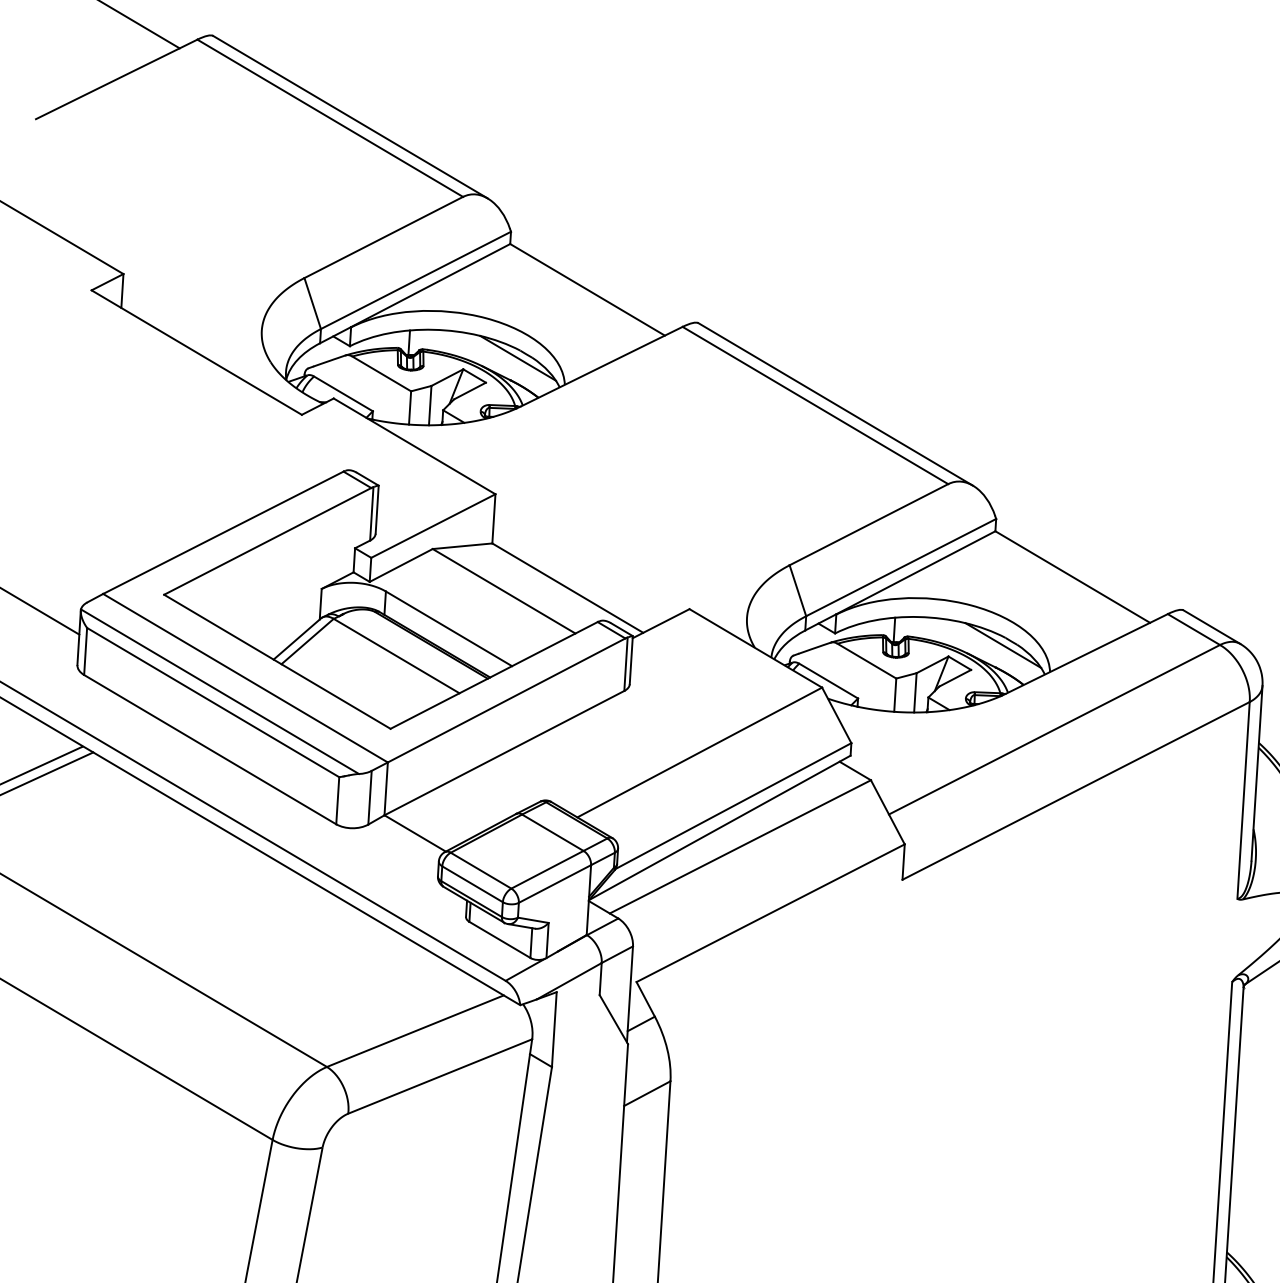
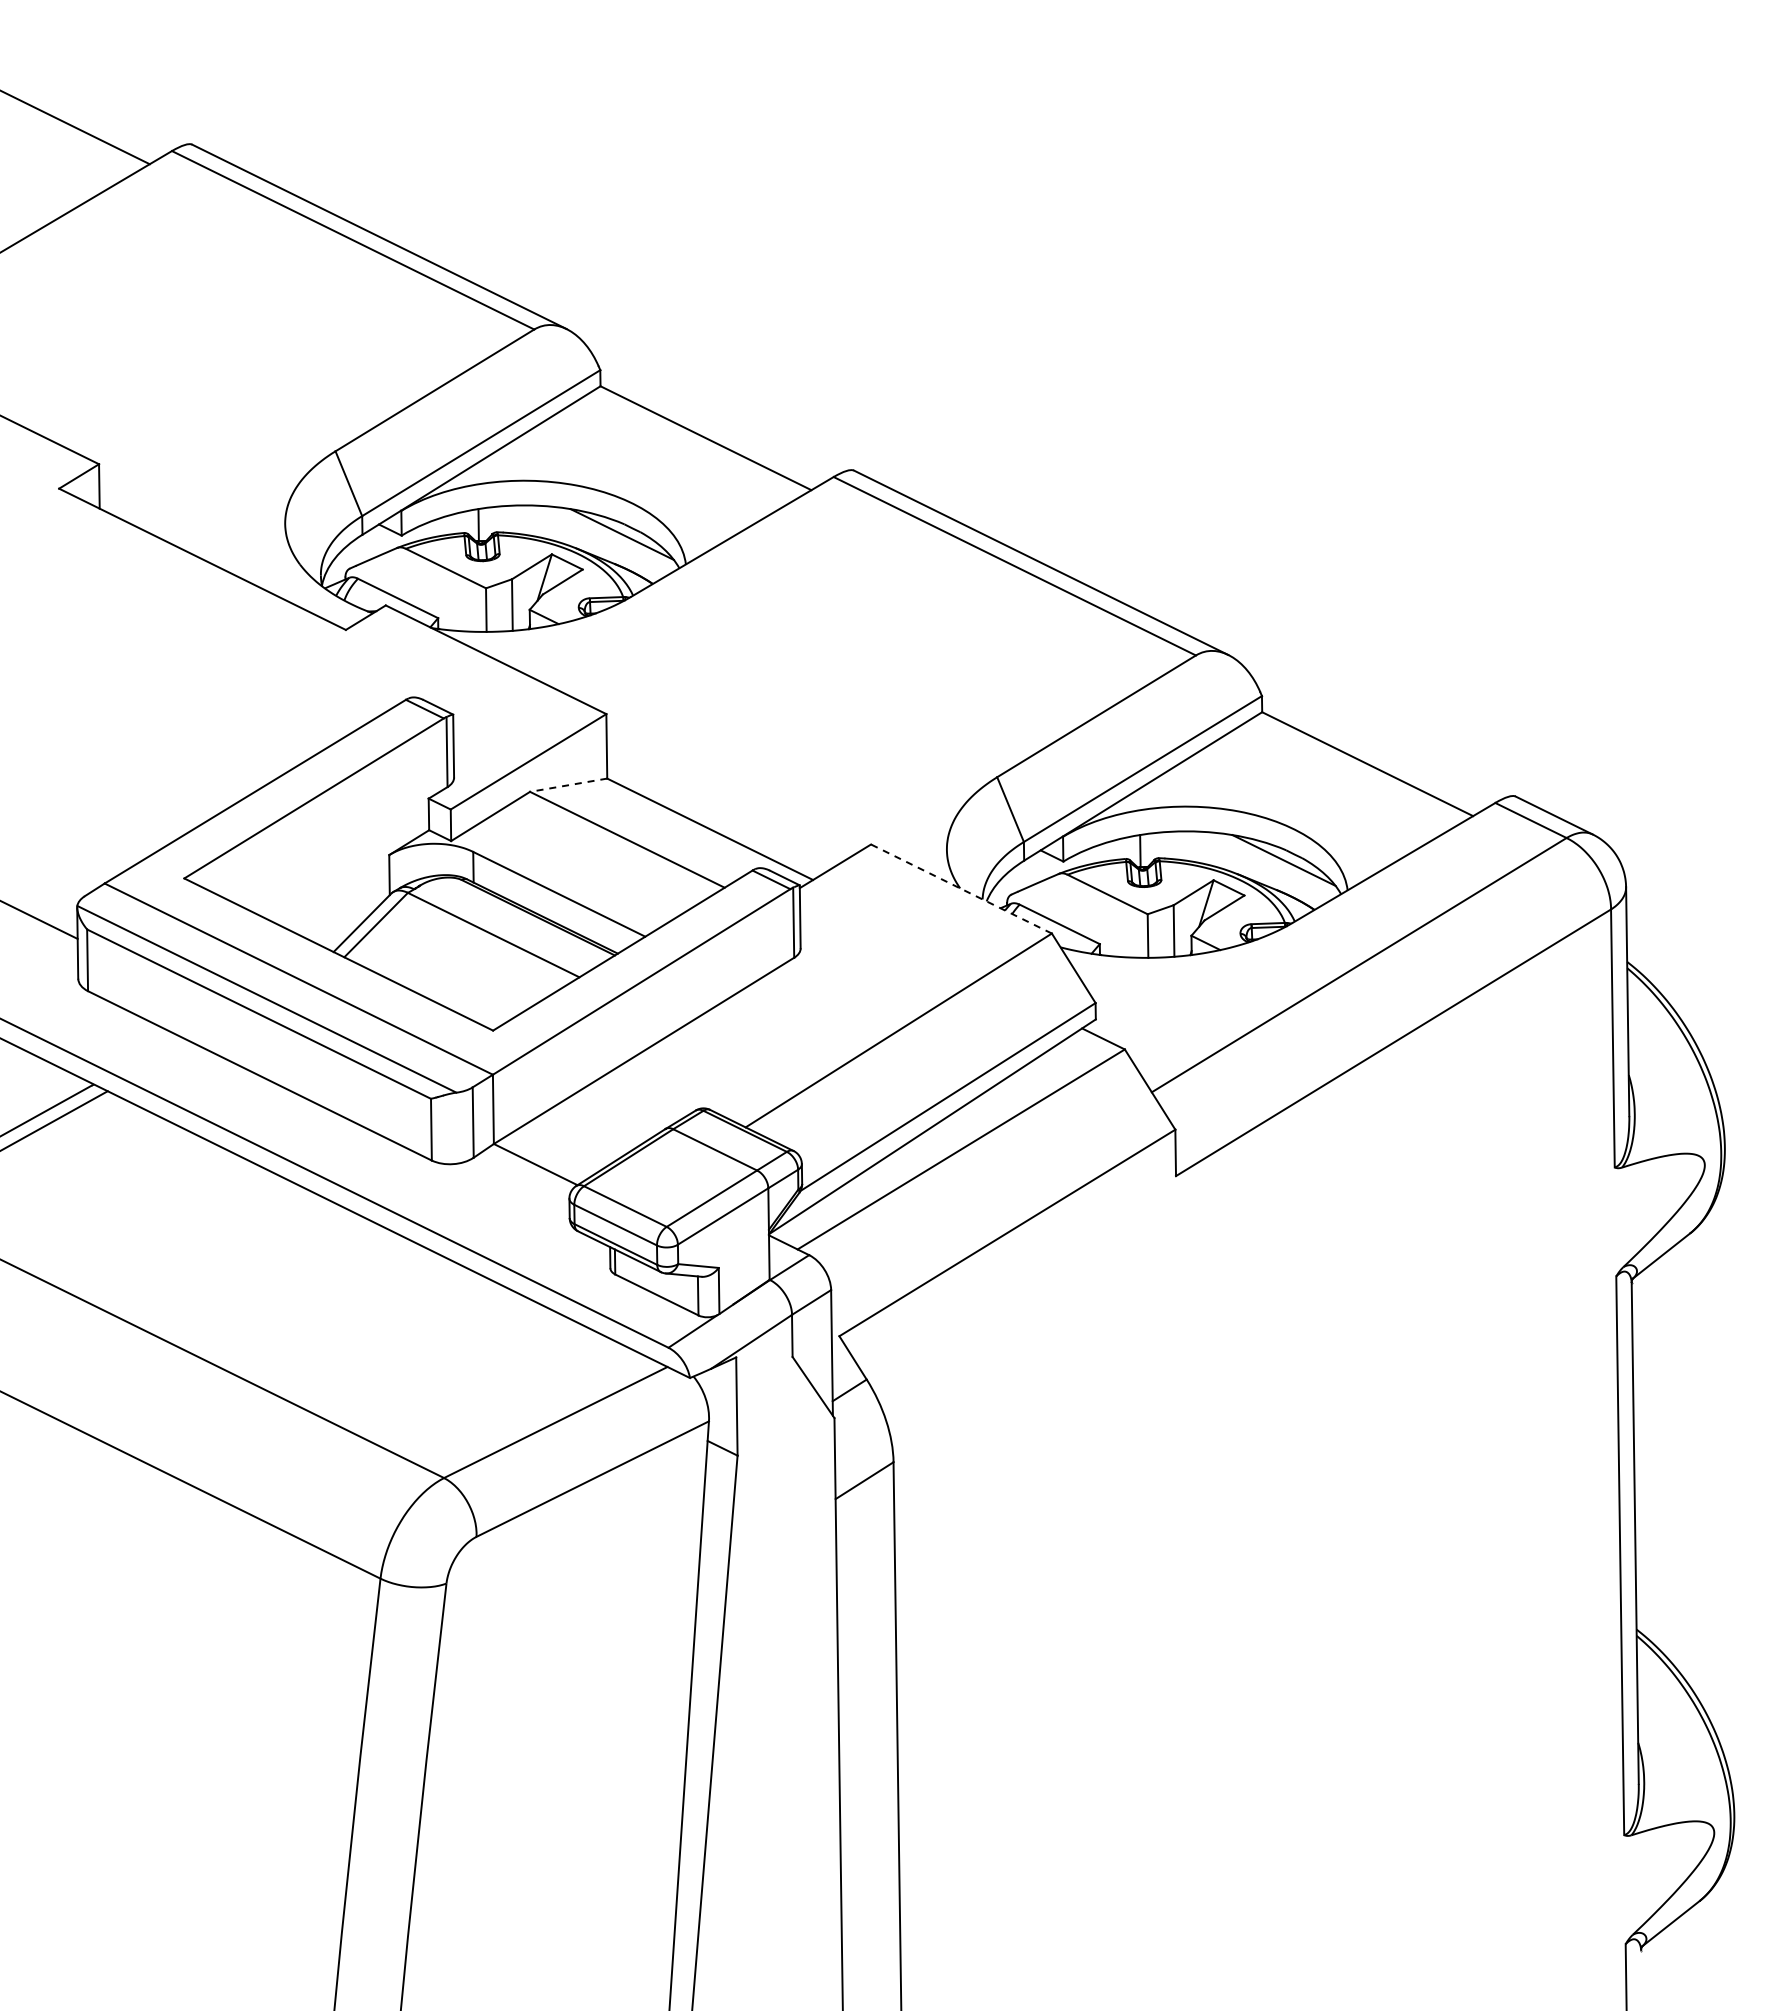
line: (462, 546) -> (568, 785), solid -> dashed
line: (755, 648) -> (961, 889), solid -> dashed

